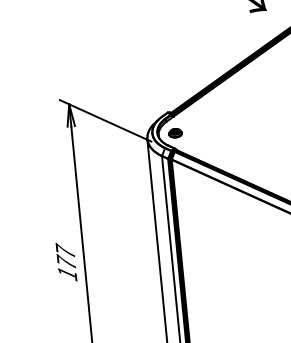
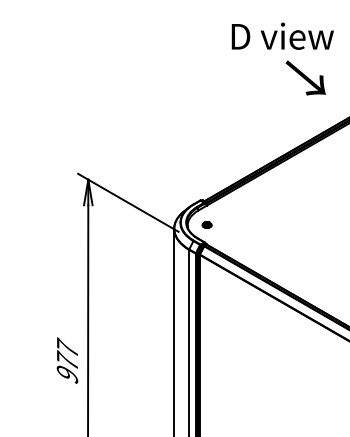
part: (174, 132) -> (206, 224), size x0.6
text: (67, 274) -> (67, 374), 177 -> 977

